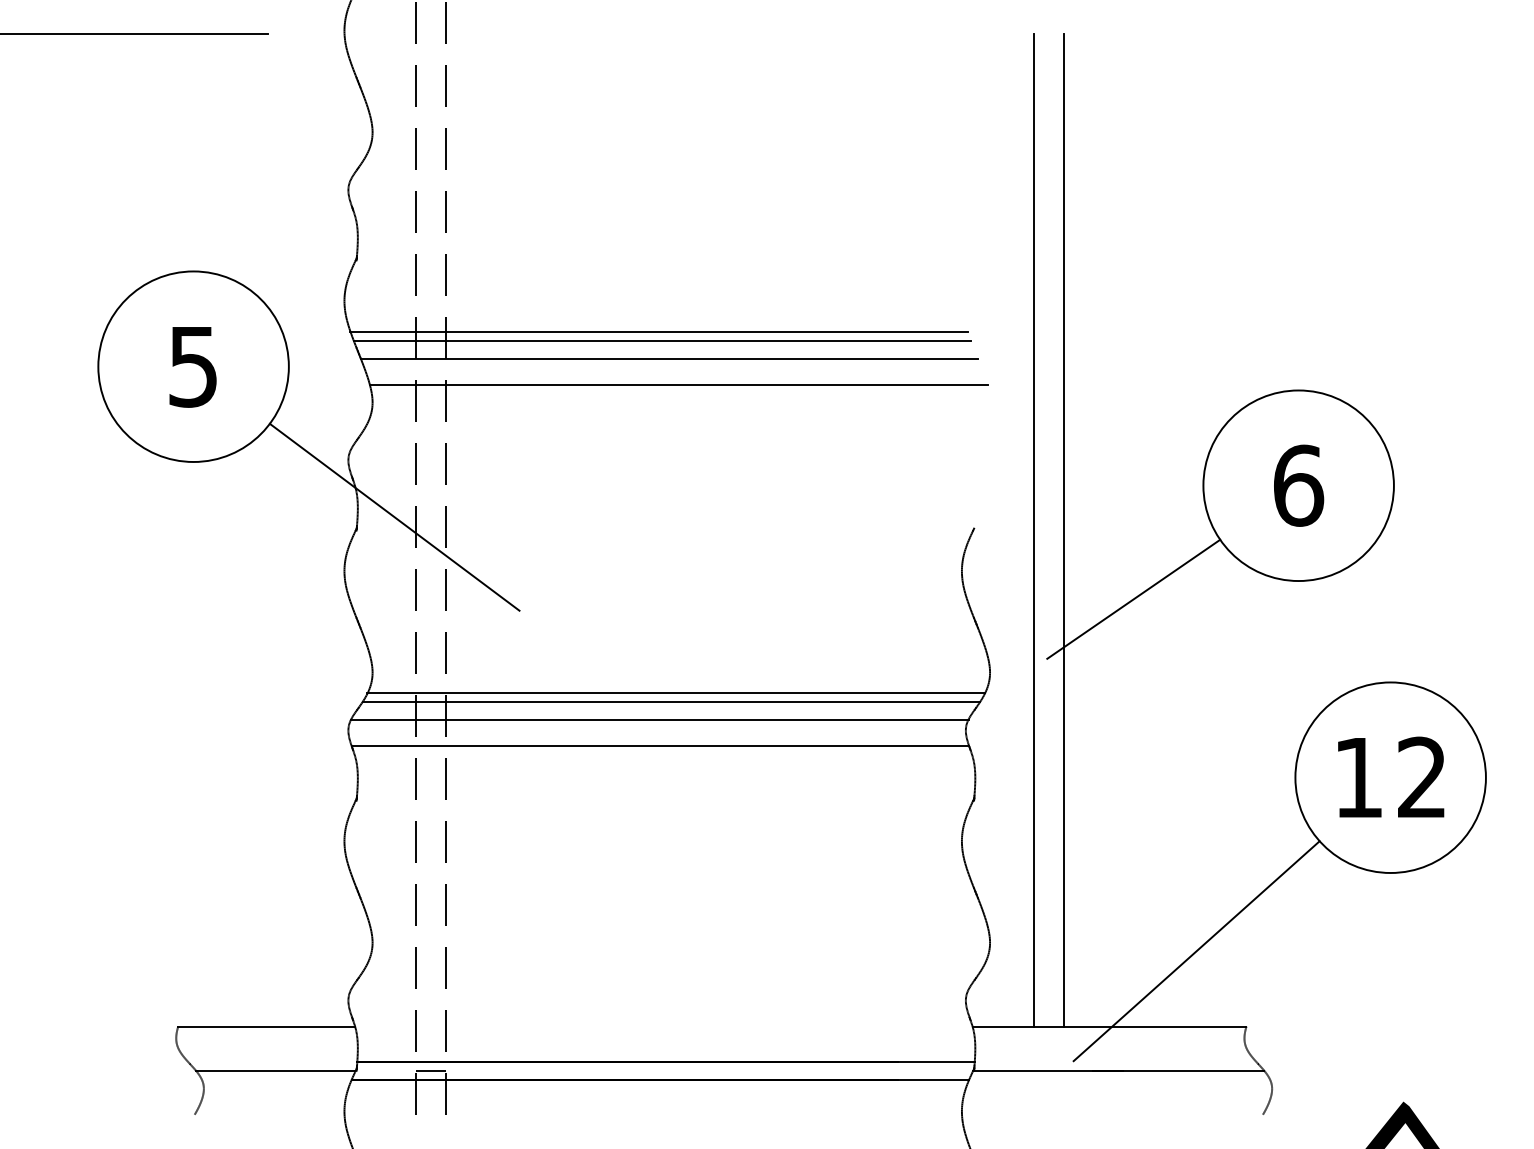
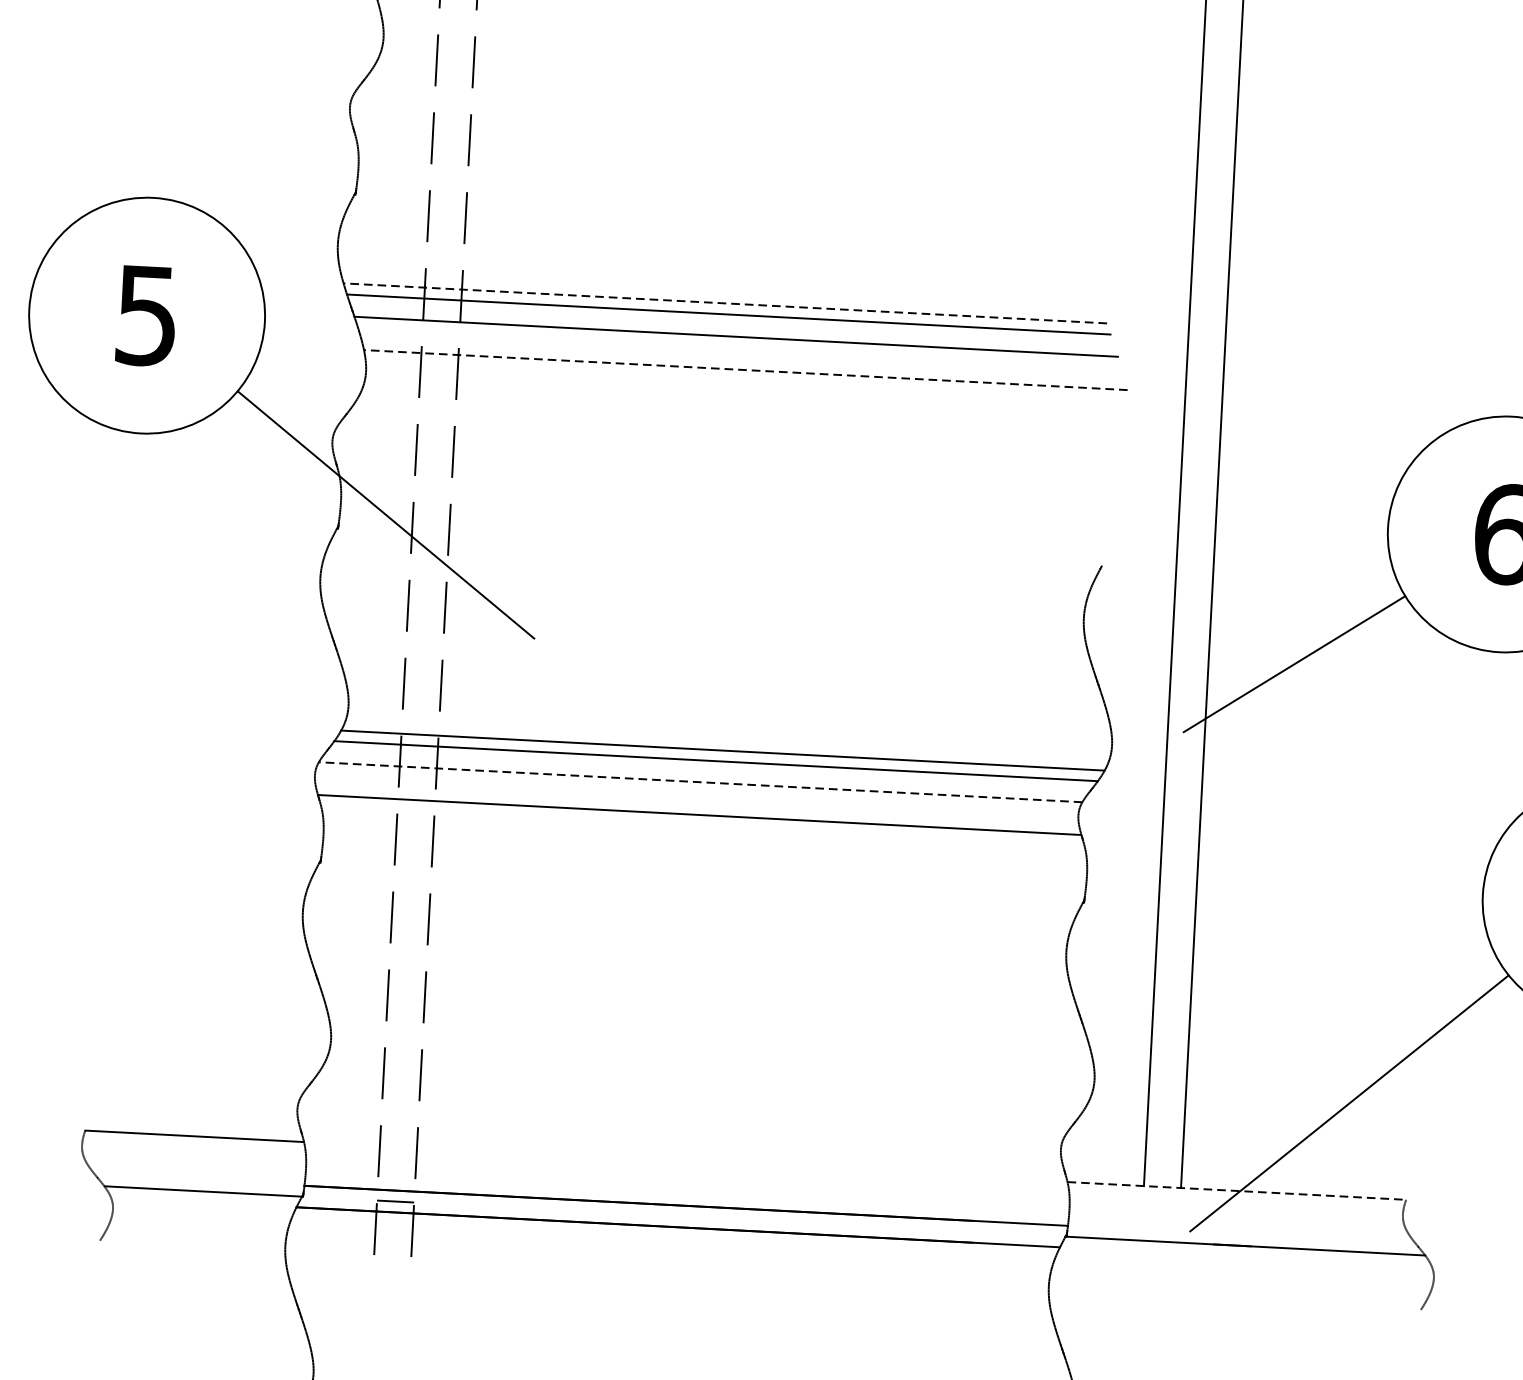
line: (659, 332) -> (725, 303), solid -> dashed
line: (678, 385) -> (745, 370), solid -> dashed
line: (659, 719) -> (700, 782), solid -> dashed
line: (1109, 1026) -> (1236, 1190), solid -> dashed

